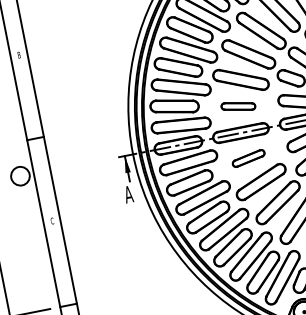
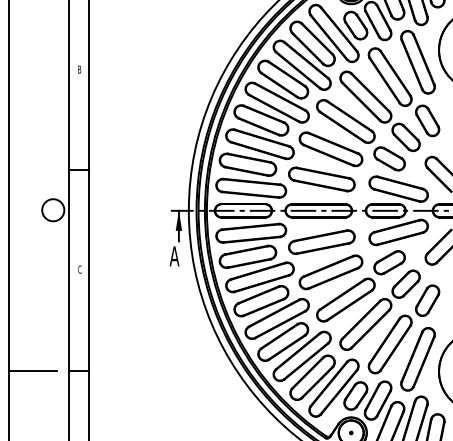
part: (238, 106) -> (321, 179), size x1.67
part: (248, 158) -> (321, 241), size x1.67

